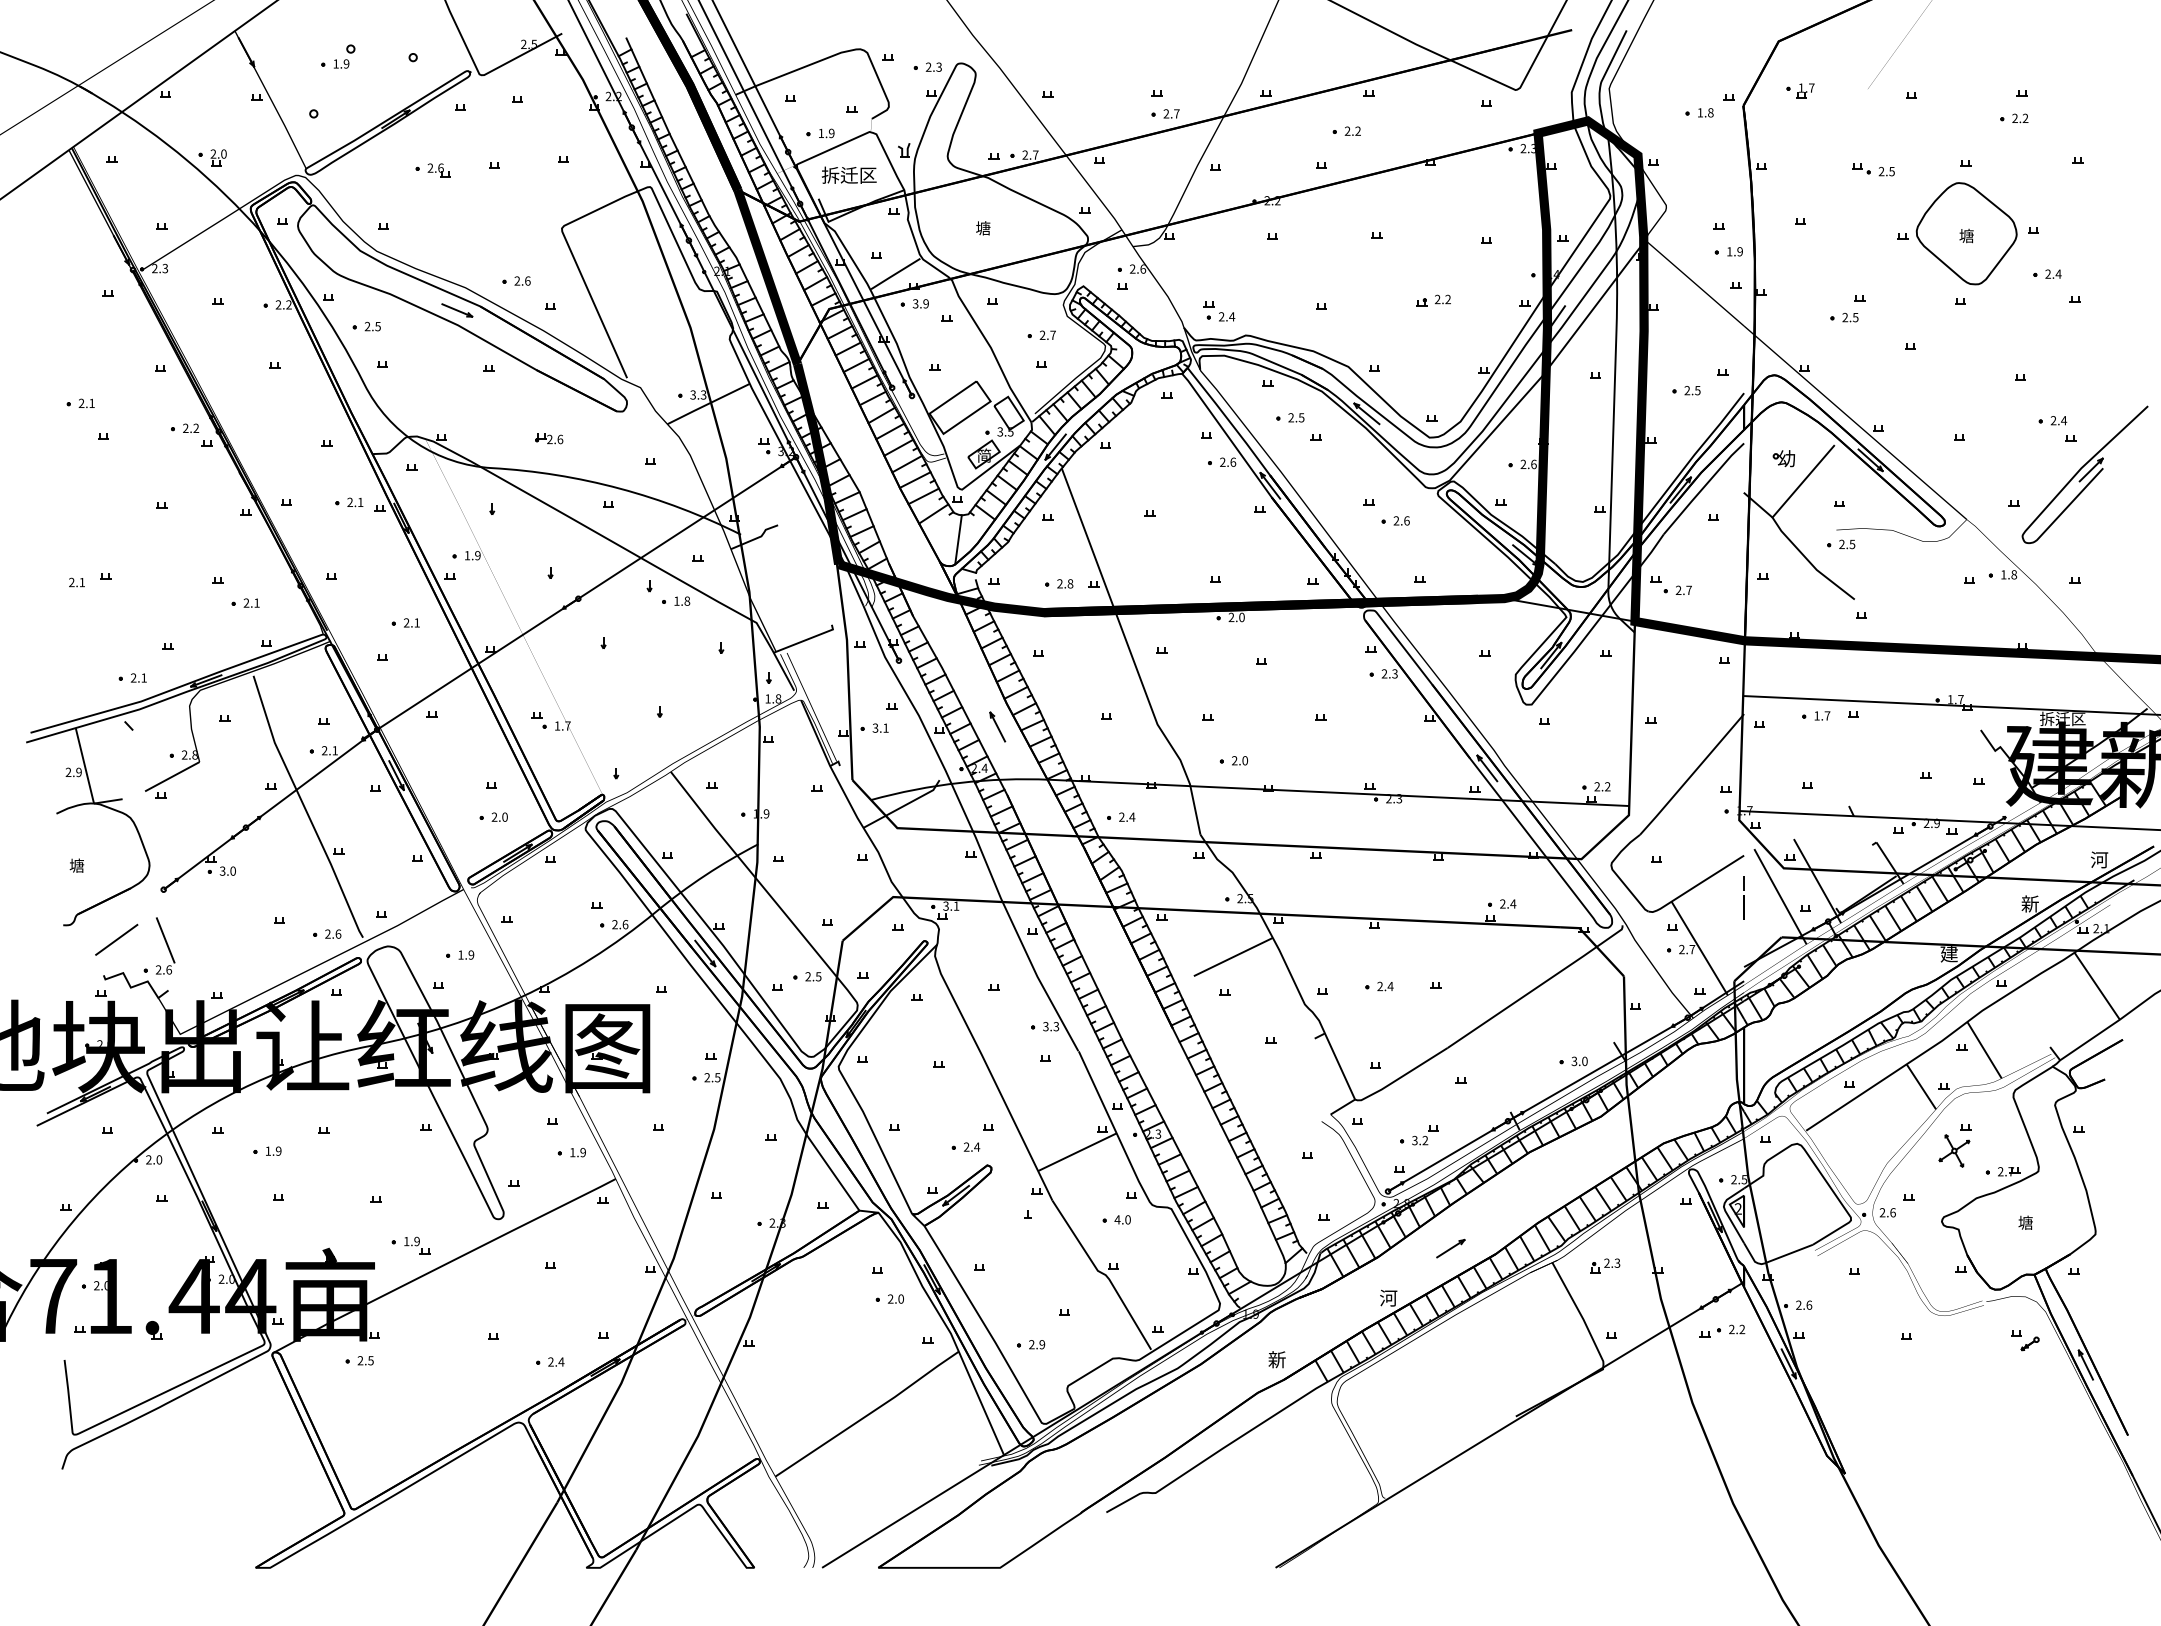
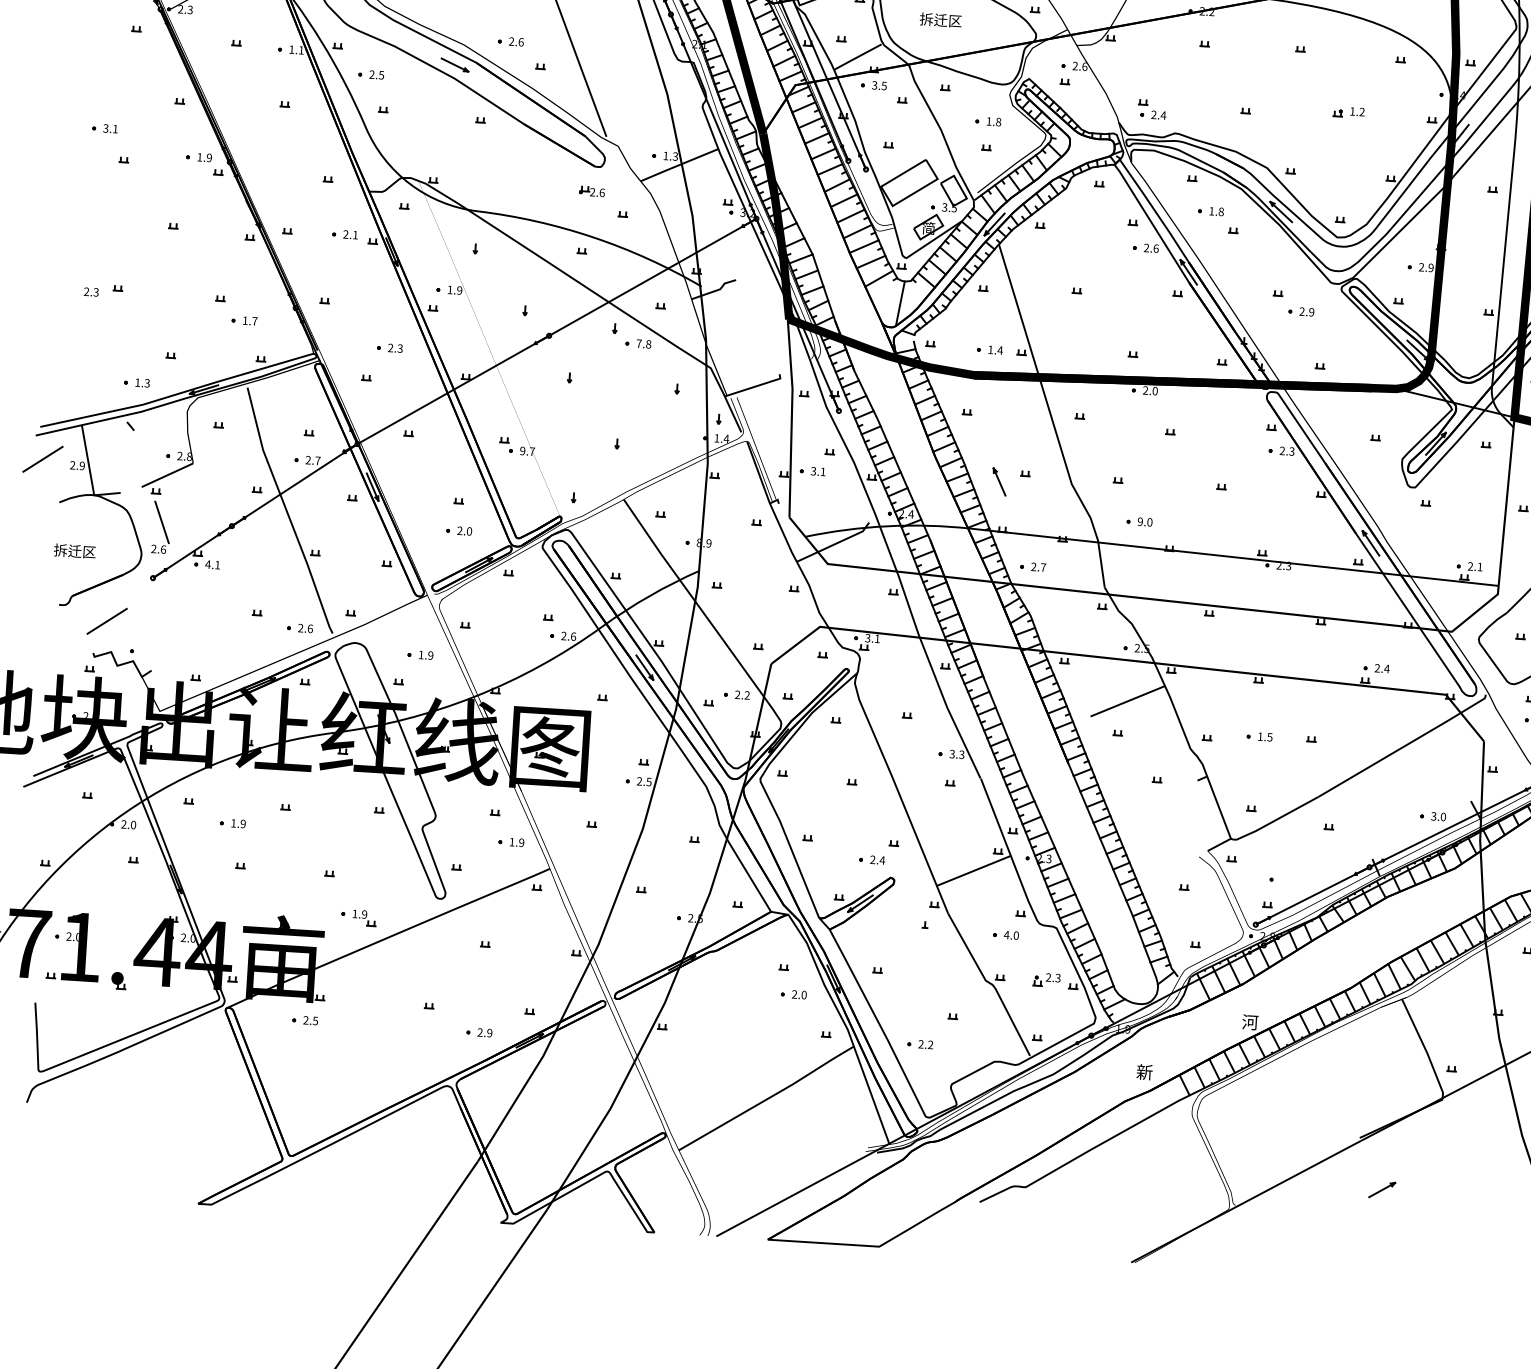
text: (982, 228) -> (940, 20), 塘 -> 拆迁区
text: (1437, 298) -> (1352, 110), 2.2 -> 1.2
text: (925, 303) -> (883, 85), 3.9 -> 3.5
text: (283, 304) -> (296, 49), 2.2 -> 1.1
text: (1047, 334) -> (993, 121), 2.7 -> 1.8
text: (692, 394) -> (665, 155), 3.3 -> 1.3
text: (81, 403) -> (105, 128), 2.1 -> 3.1
text: (1296, 417) -> (1216, 211), 2.5 -> 1.8
text: (191, 428) -> (205, 157), 2.2 -> 1.9
part: (549, 438) -> (592, 191), moved
text: (1533, 464) -> (1430, 267), 2.6 -> 2.9
text: (1406, 520) -> (1311, 311), 2.6 -> 2.9
text: (81, 582) -> (95, 292), 2.1 -> 2.3
text: (1065, 583) -> (995, 349), 2.8 -> 1.4
text: (676, 600) -> (638, 343), 1.8 -> 7.8
text: (251, 602) -> (249, 320), 2.1 -> 1.7
text: (416, 622) -> (399, 348), 2.1 -> 2.3
text: (138, 677) -> (142, 382), 2.1 -> 1.3
text: (778, 698) -> (726, 438), 1.8 -> 1.4
text: (557, 725) -> (522, 450), 1.7 -> 9.7
part: (997, 726) -> (999, 481), moved
text: (334, 750) -> (317, 460), 2.1 -> 2.7
text: (1234, 760) -> (1140, 521), 2.0 -> 9.0
line: (35, 767) -> (42, 458), added
text: (1607, 786) -> (1479, 566), 2.2 -> 2.1
text: (755, 813) -> (698, 542), 1.9 -> 8.9
text: (1132, 816) -> (1043, 566), 2.4 -> 2.7
text: (76, 865) -> (74, 550), 塘 -> 拆迁区
text: (227, 870) -> (212, 564), 3.0 -> 4.1
part: (165, 945) -> (161, 527), moved
text: (818, 976) -> (747, 695), 2.5 -> 2.2
text: (1385, 986) -> (1265, 737), 2.4 -> 1.5
part: (1425, 1135) -> (1293, 875), removed
text: (782, 1222) -> (700, 918), 2.3 -> 2.5
part: (1450, 1248) -> (1381, 1189), moved
part: (1605, 1265) -> (1047, 979), moved
text: (1042, 1344) -> (930, 1044), 2.9 -> 2.2
text: (561, 1361) -> (489, 1032), 2.4 -> 2.9

